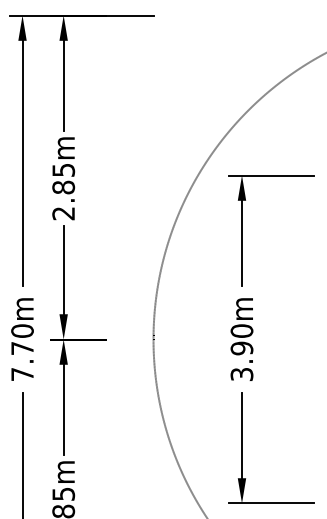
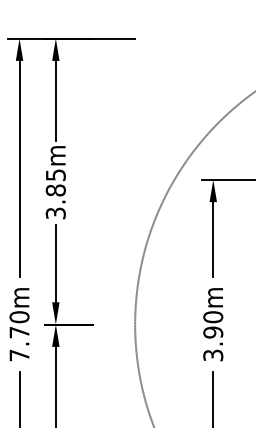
text: (63, 213) -> (55, 213), 2.85m -> 3.85m

